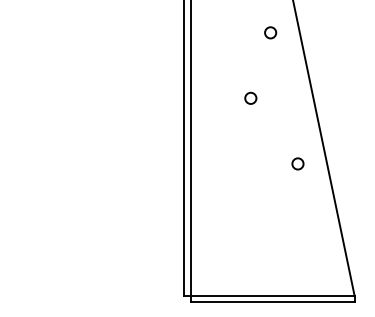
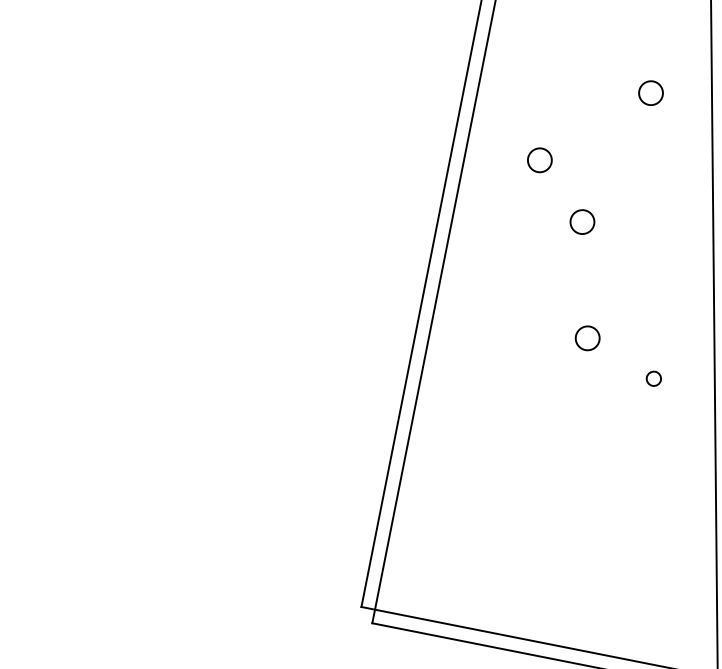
circle: (225, 73) -> (539, 159), added
circle: (263, 150) -> (587, 336), added
circle: (297, 163) -> (653, 377), size x0.6

